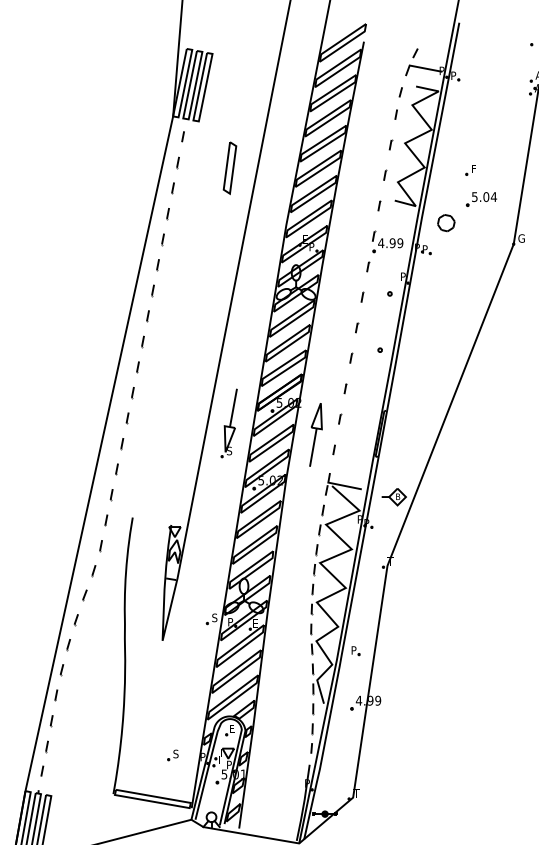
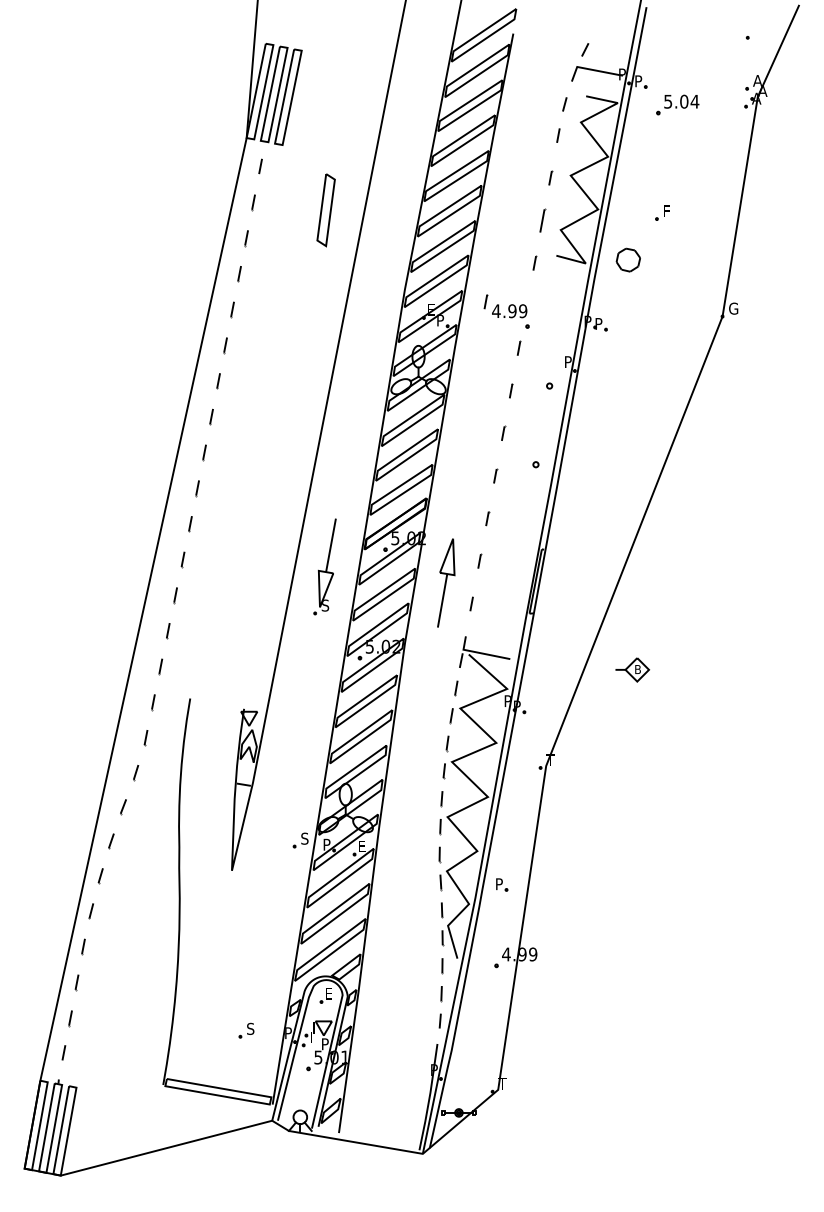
part: (384, 175) -> (542, 220), size x1.6
part: (481, 199) -> (677, 104), moved
part: (445, 222) -> (627, 259), moved
part: (387, 239) -> (505, 306), moved
part: (394, 496) -> (632, 669), moved

